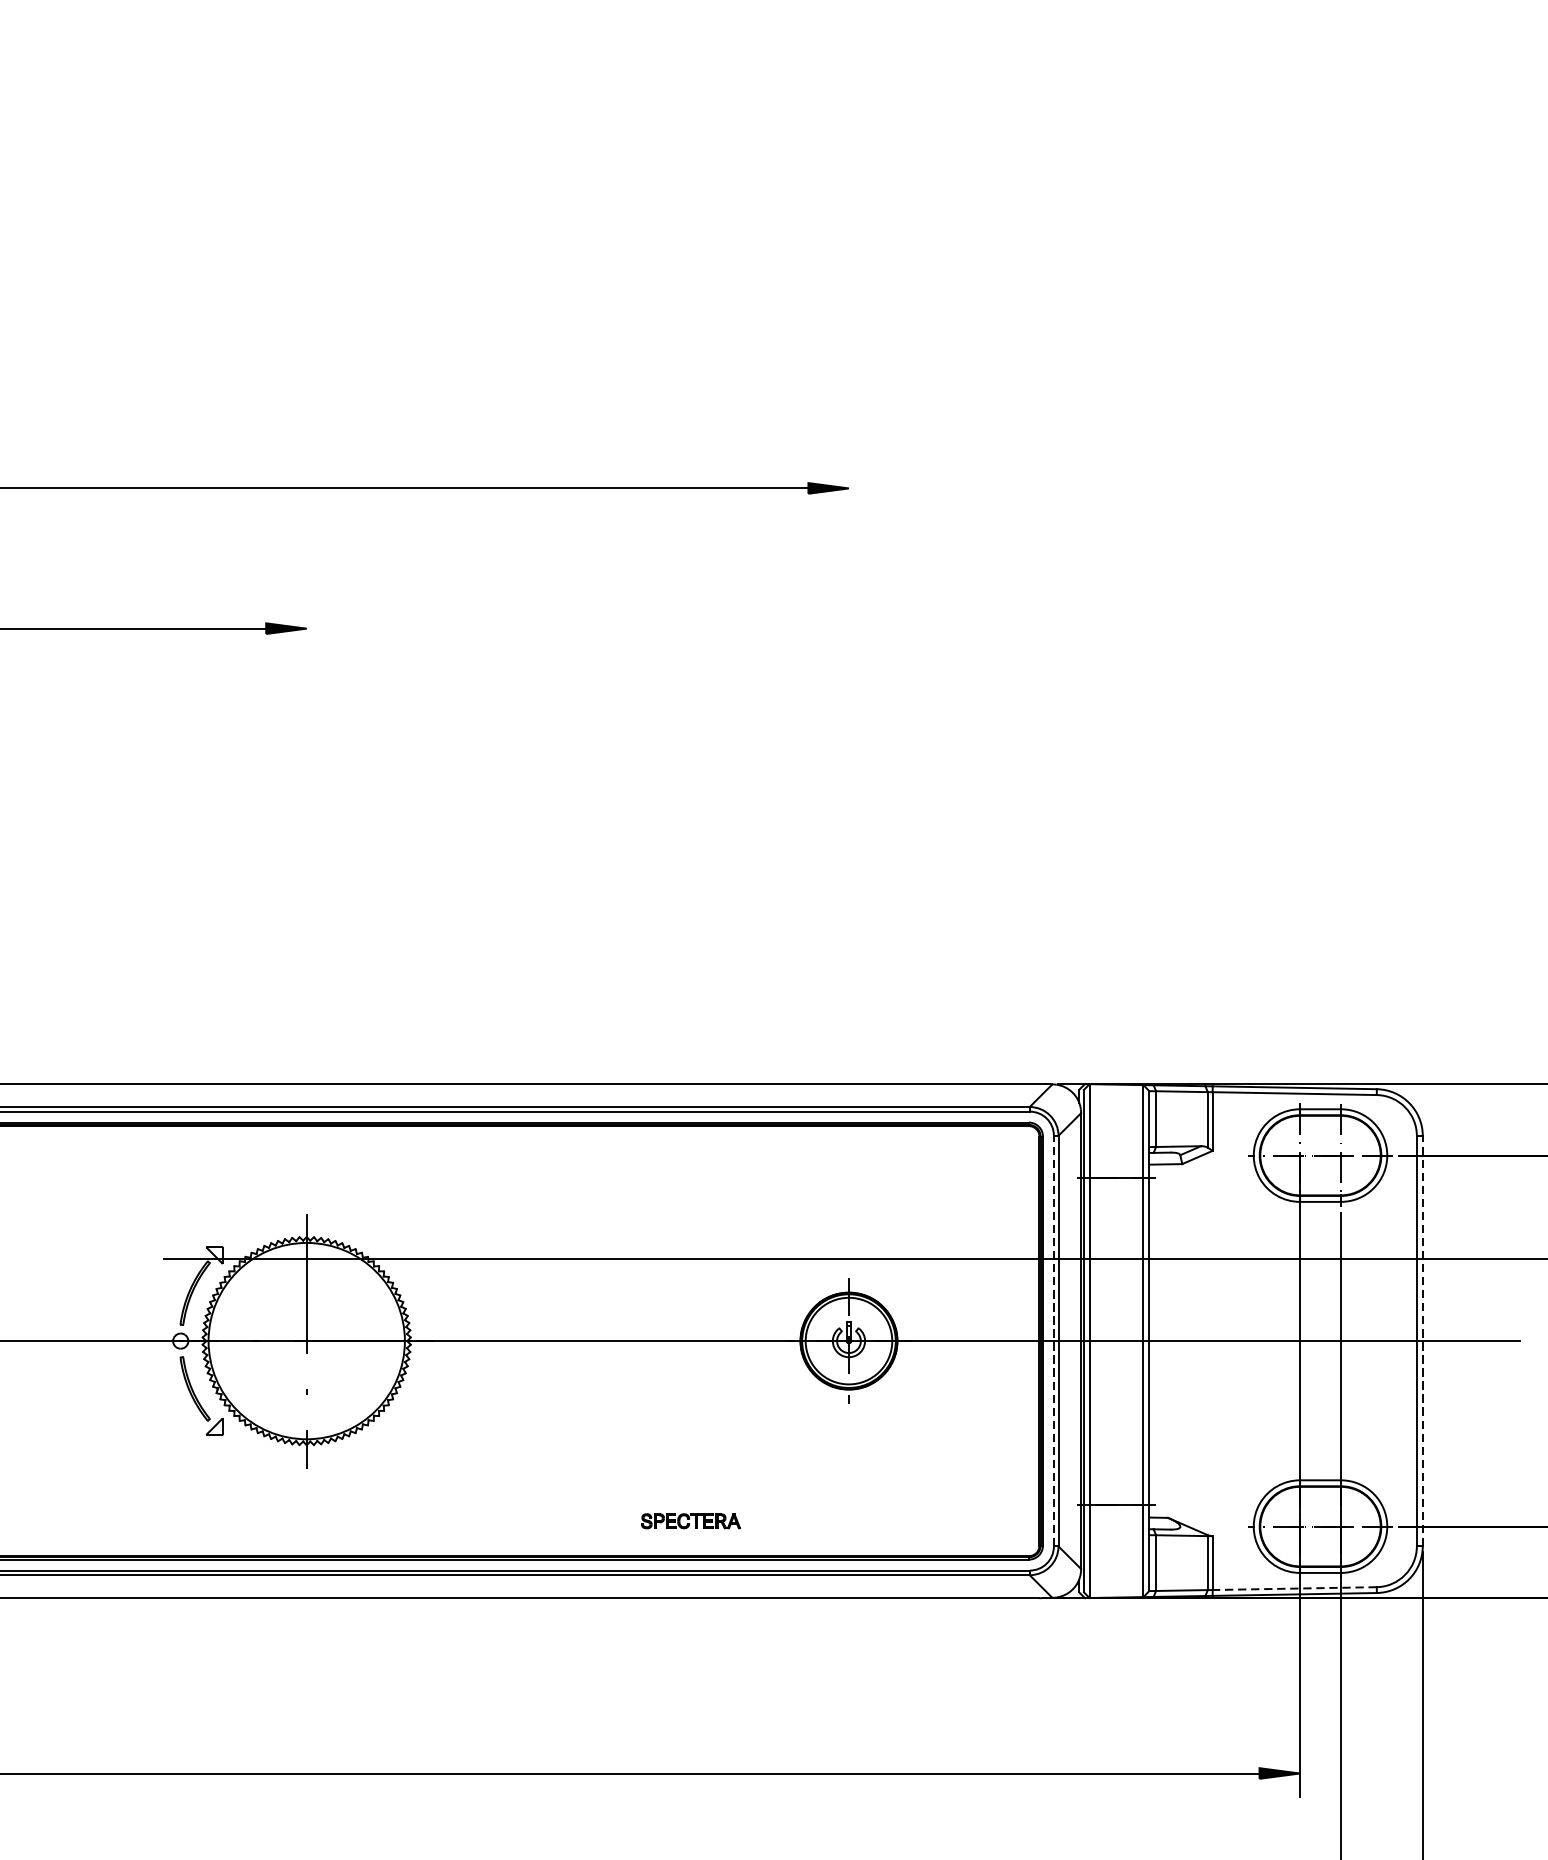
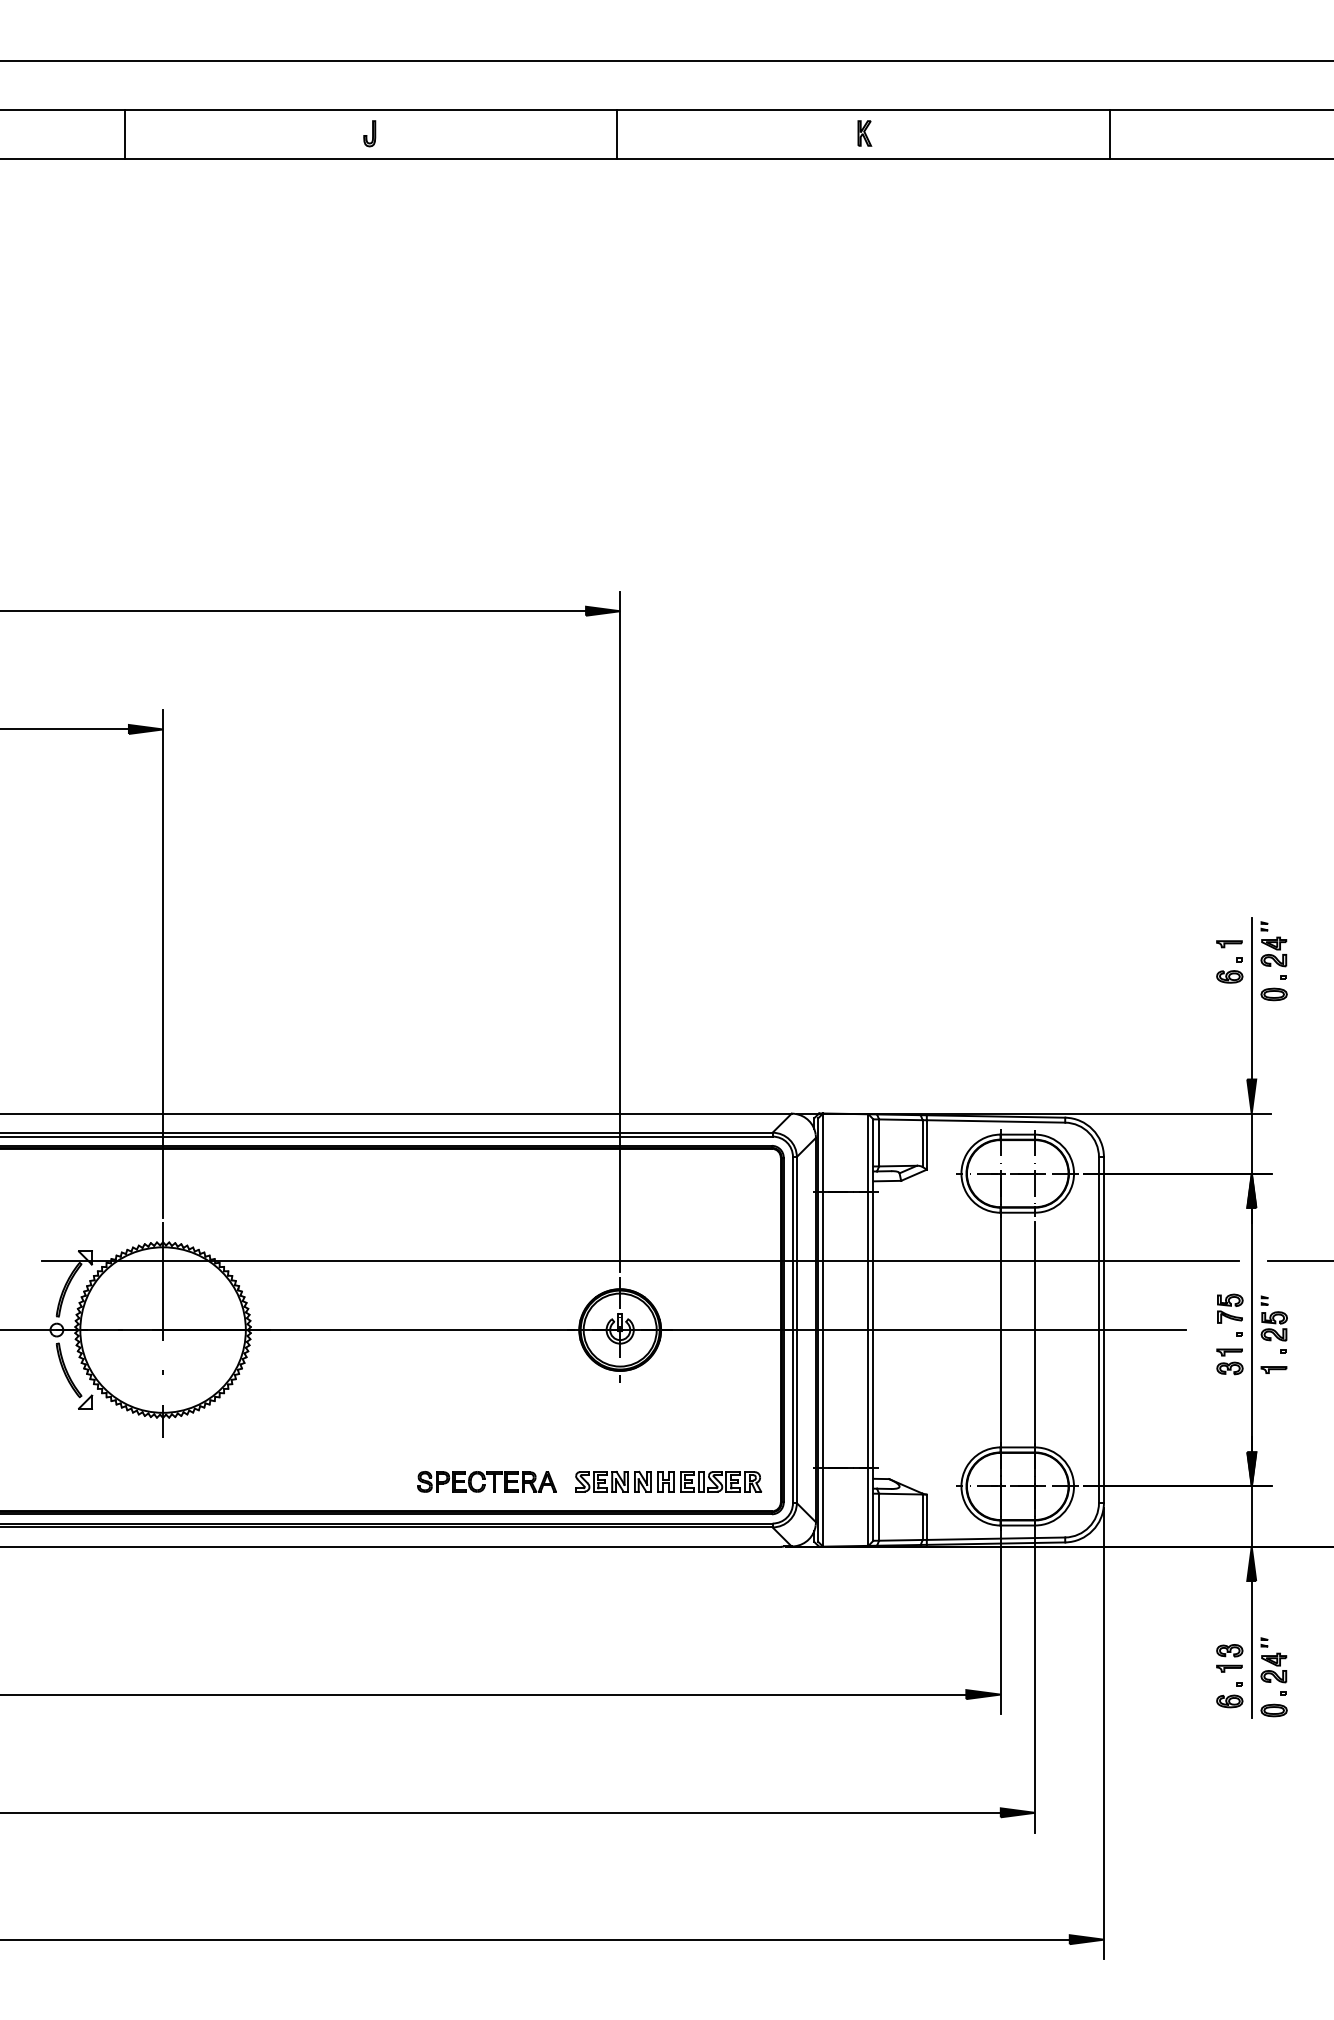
line: (849, 868) -> (620, 931), added
line: (307, 906) -> (163, 963), added
line: (1053, 1340) -> (792, 1329), dashed -> solid
line: (1422, 1341) -> (1103, 1330), dashed -> solid
part: (690, 1520) -> (486, 1481), size x1.67
part: (906, 1520) -> (668, 1481), added
line: (1294, 1588) -> (995, 1538), dashed -> solid

